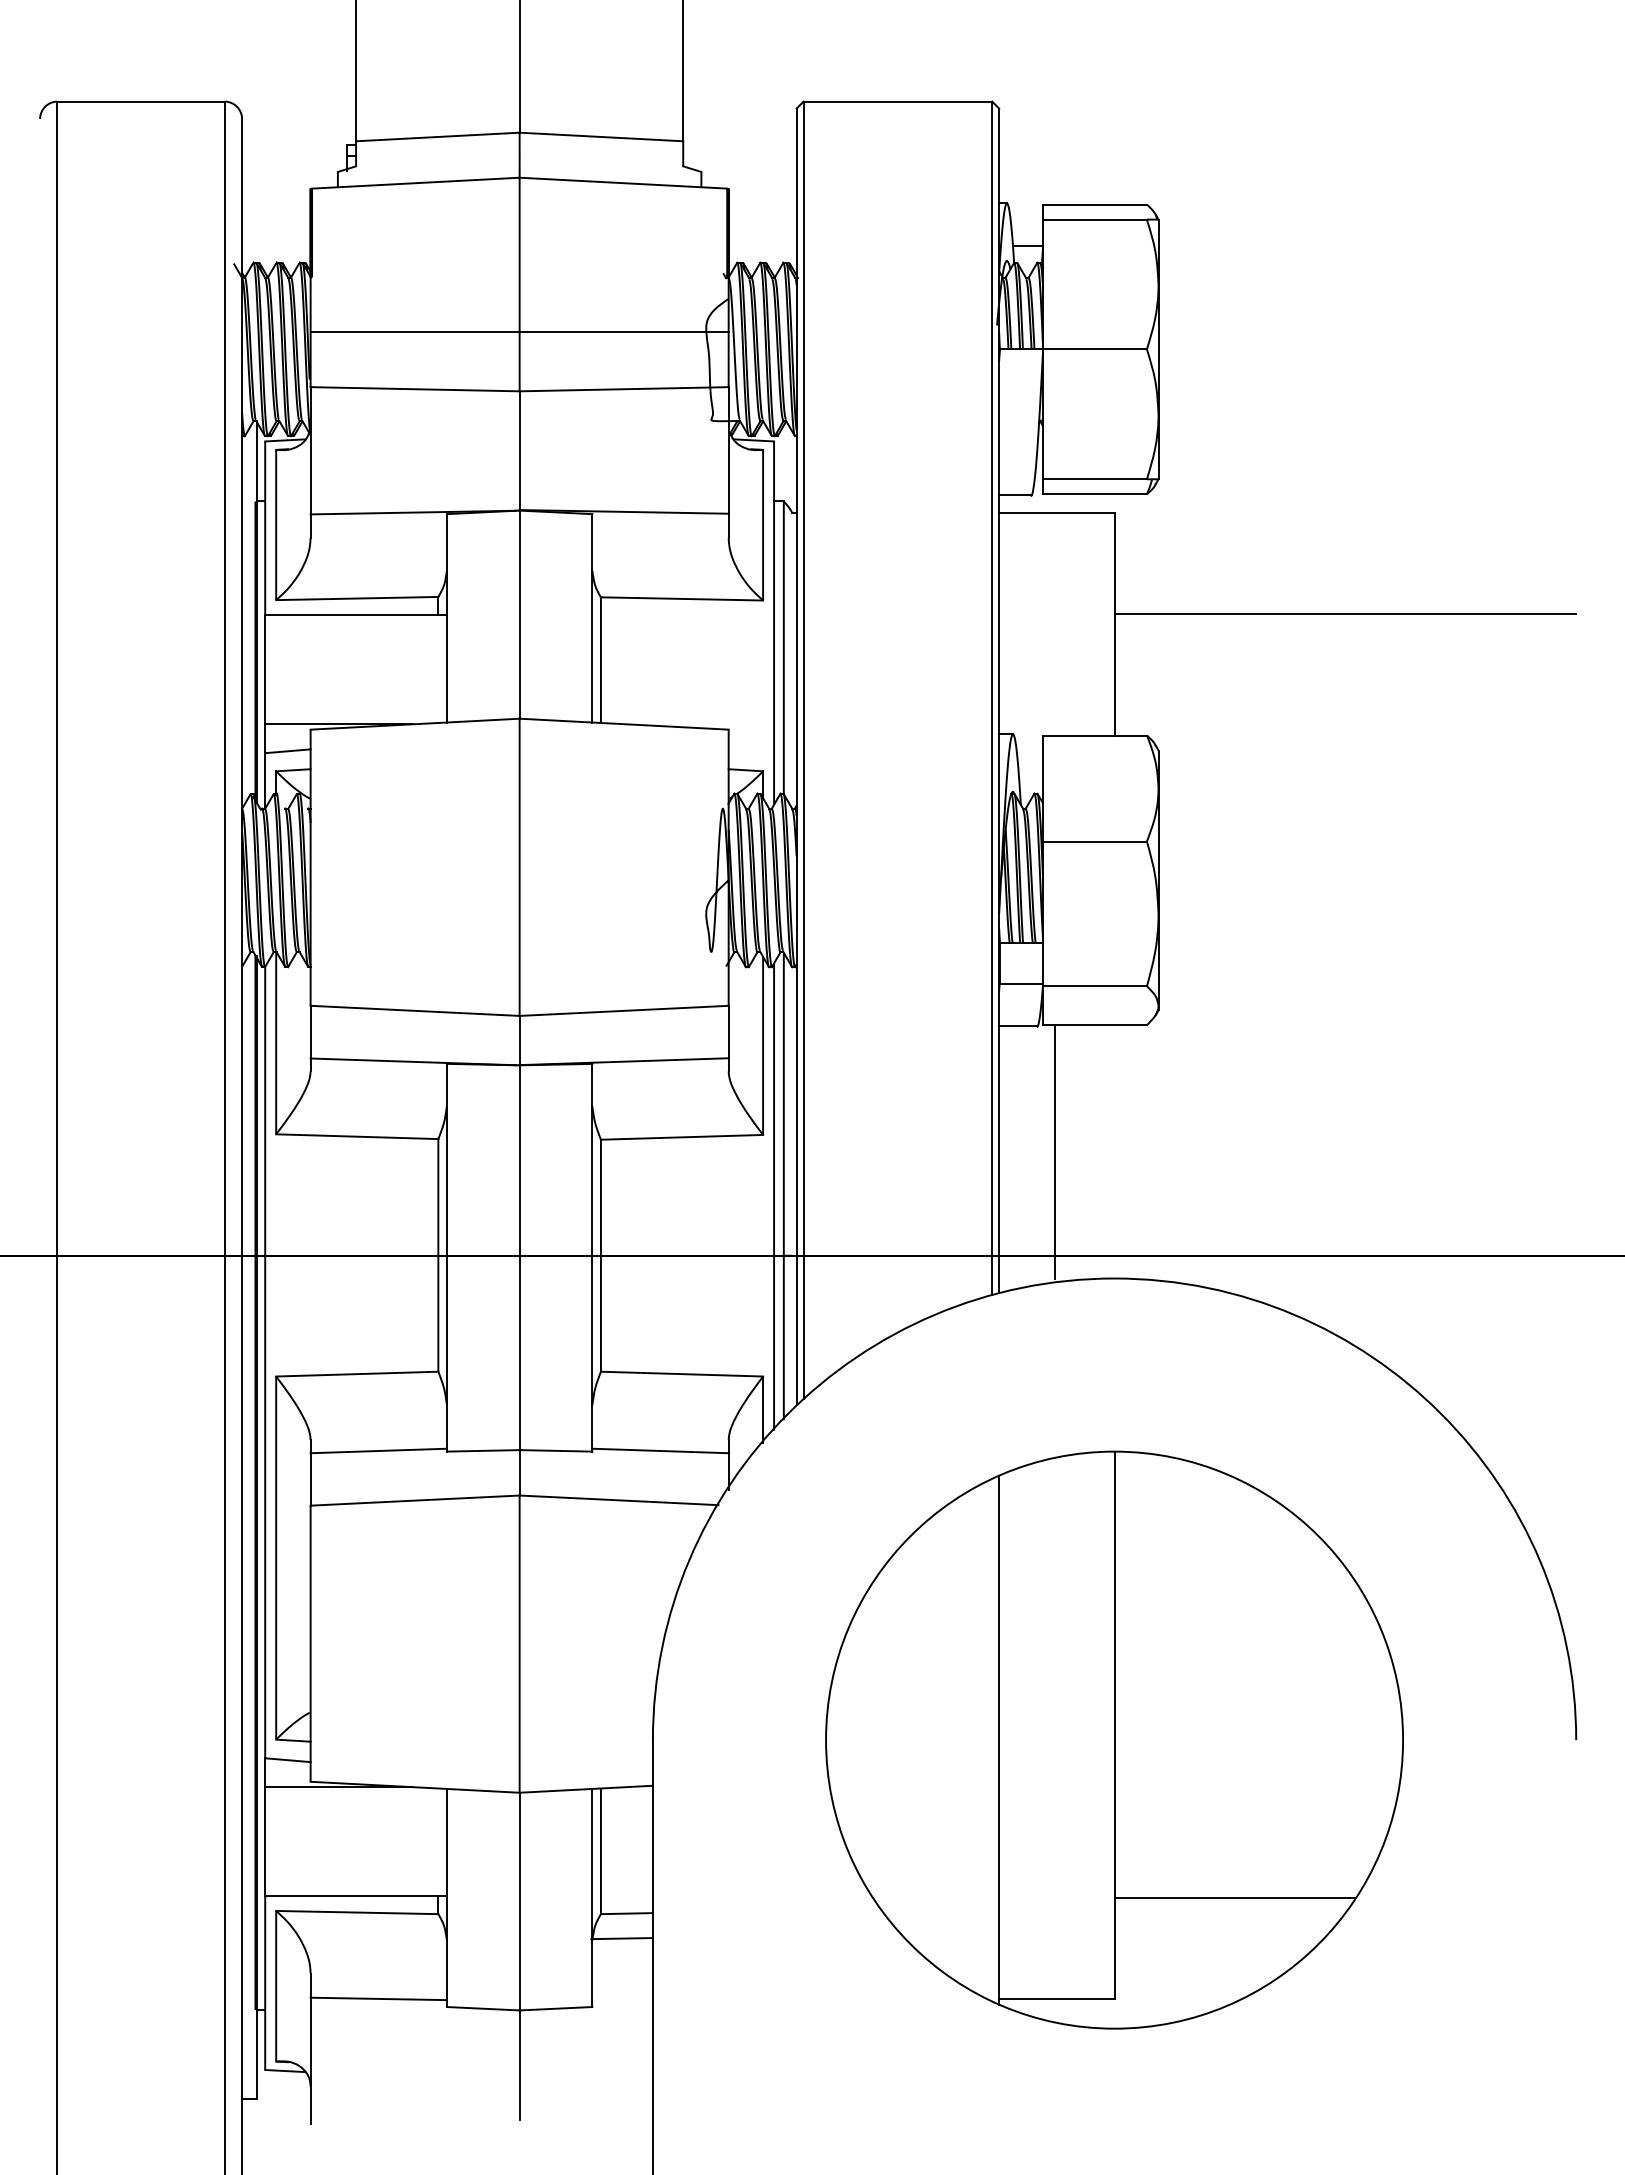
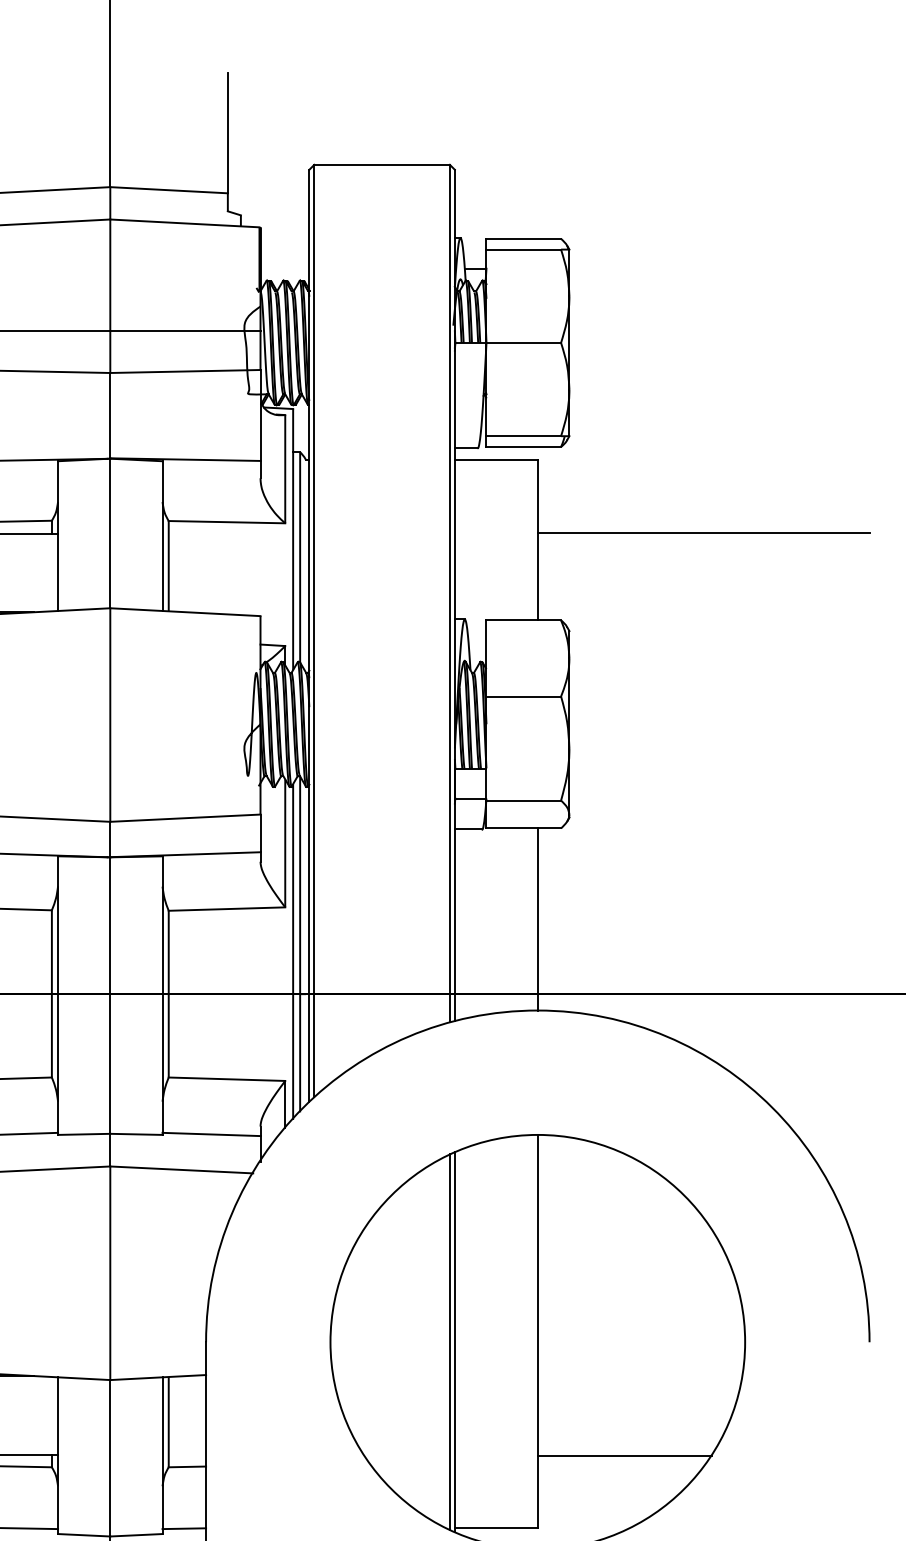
line: (1055, 1151) -> (538, 919), moved
line: (992, 1739) -> (450, 1341), added
line: (621, 1938) -> (184, 1528), moved

